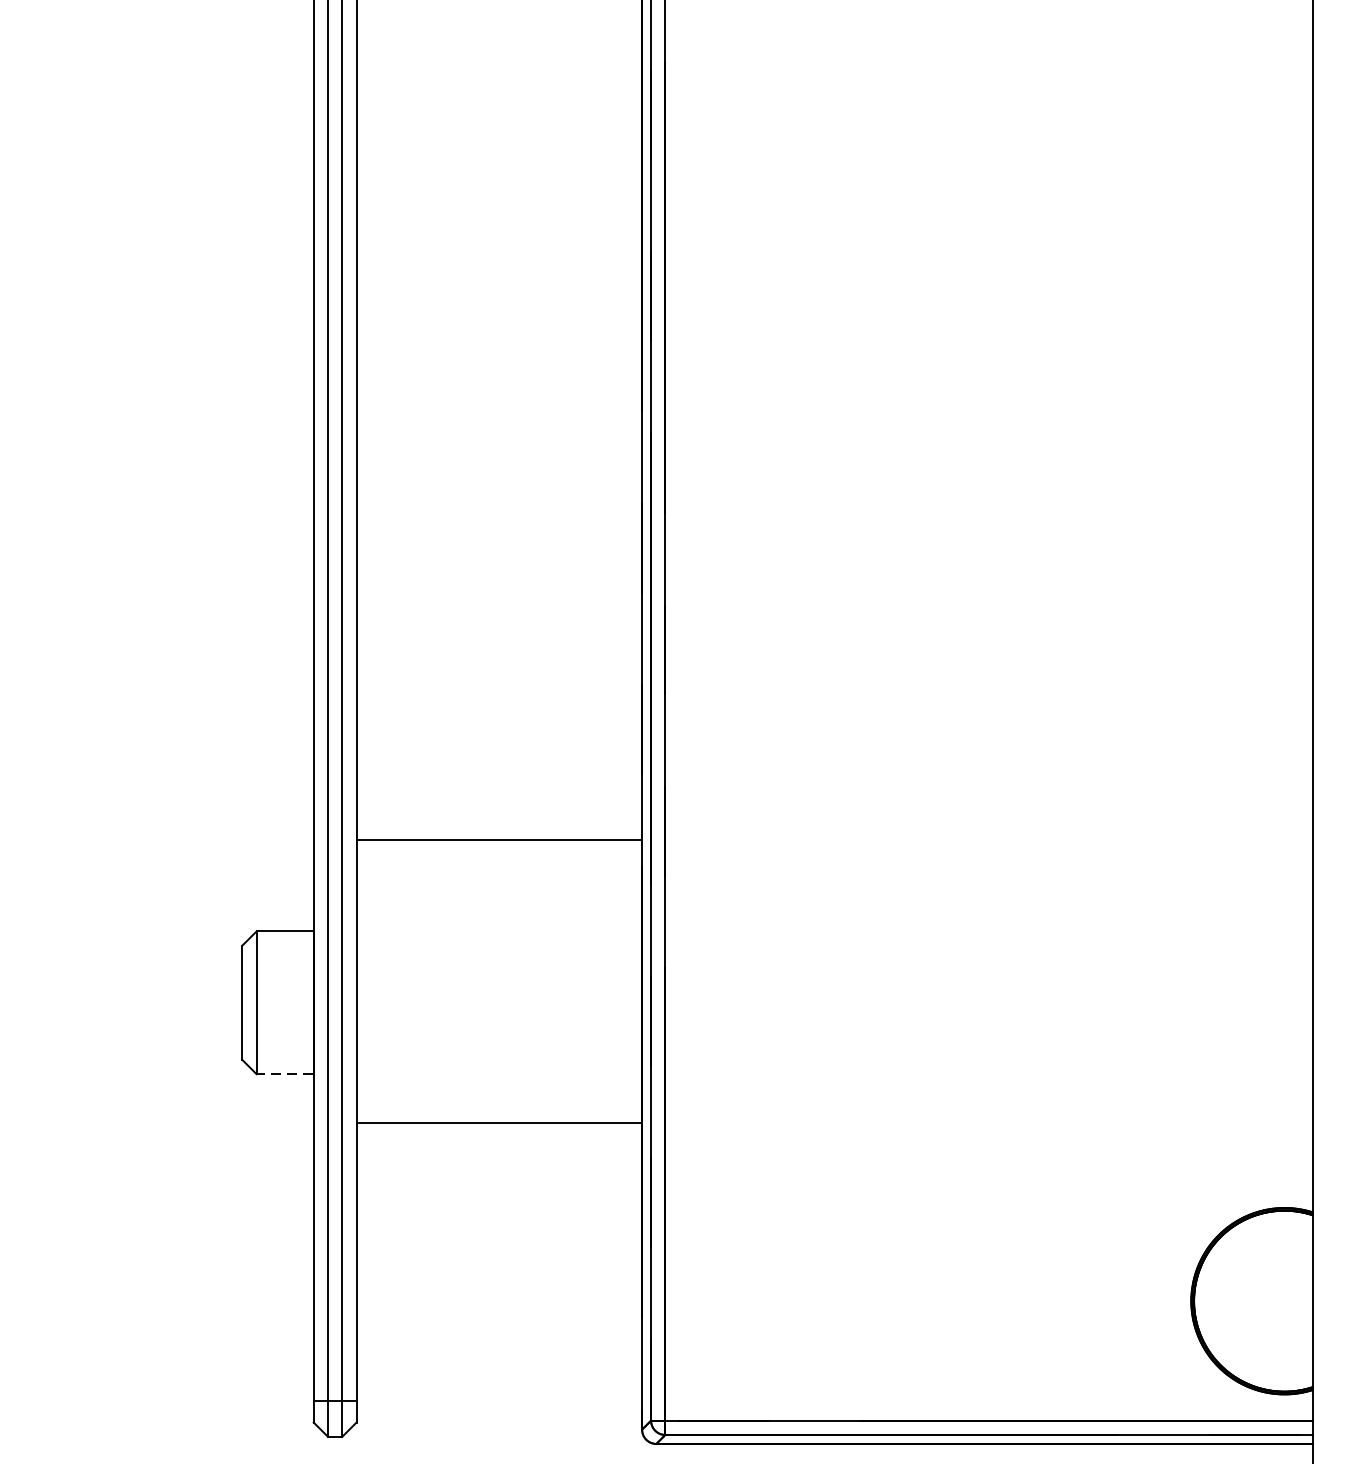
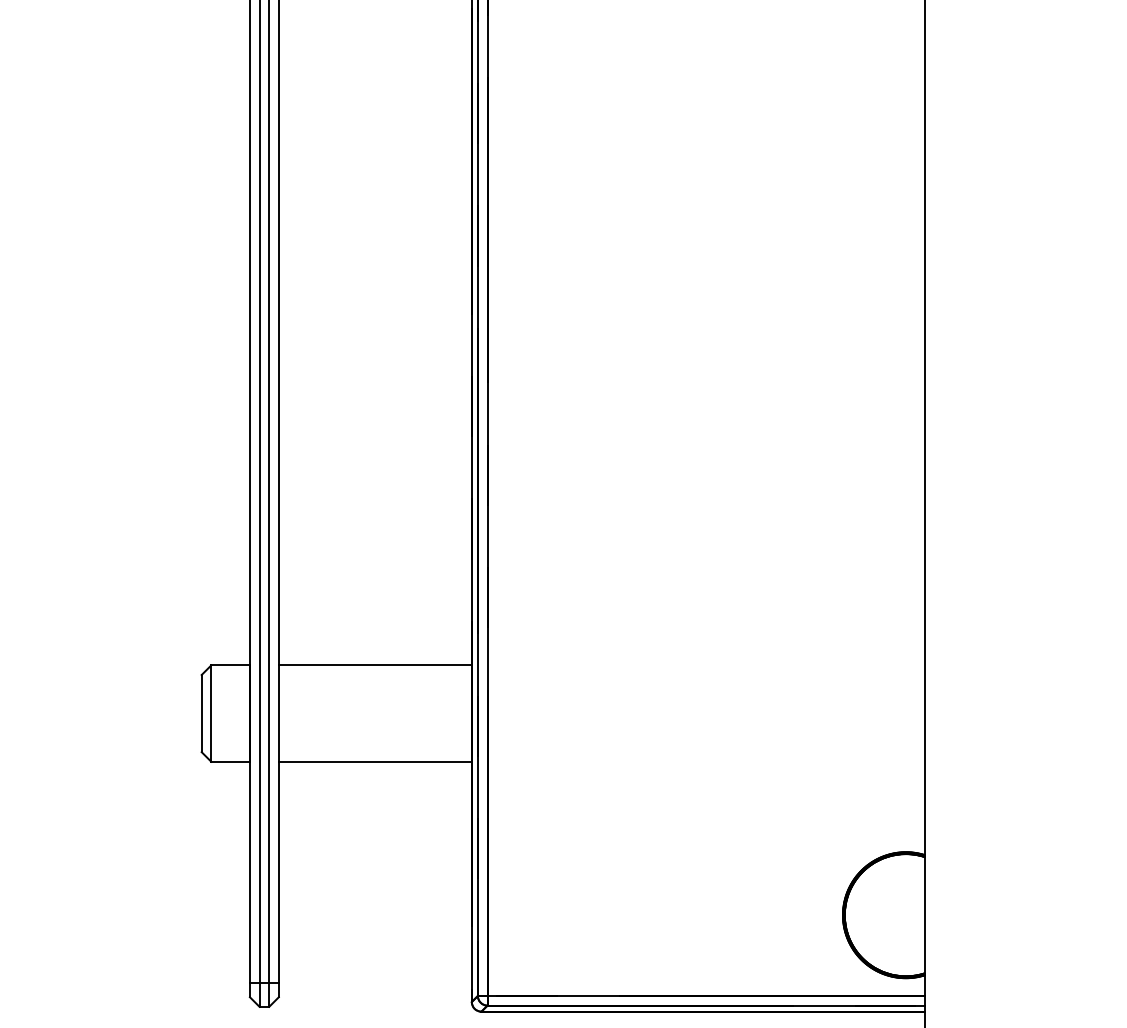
line: (498, 839) -> (374, 665), moved
line: (284, 1073) -> (230, 761), dashed -> solid
line: (498, 1122) -> (374, 761), moved

